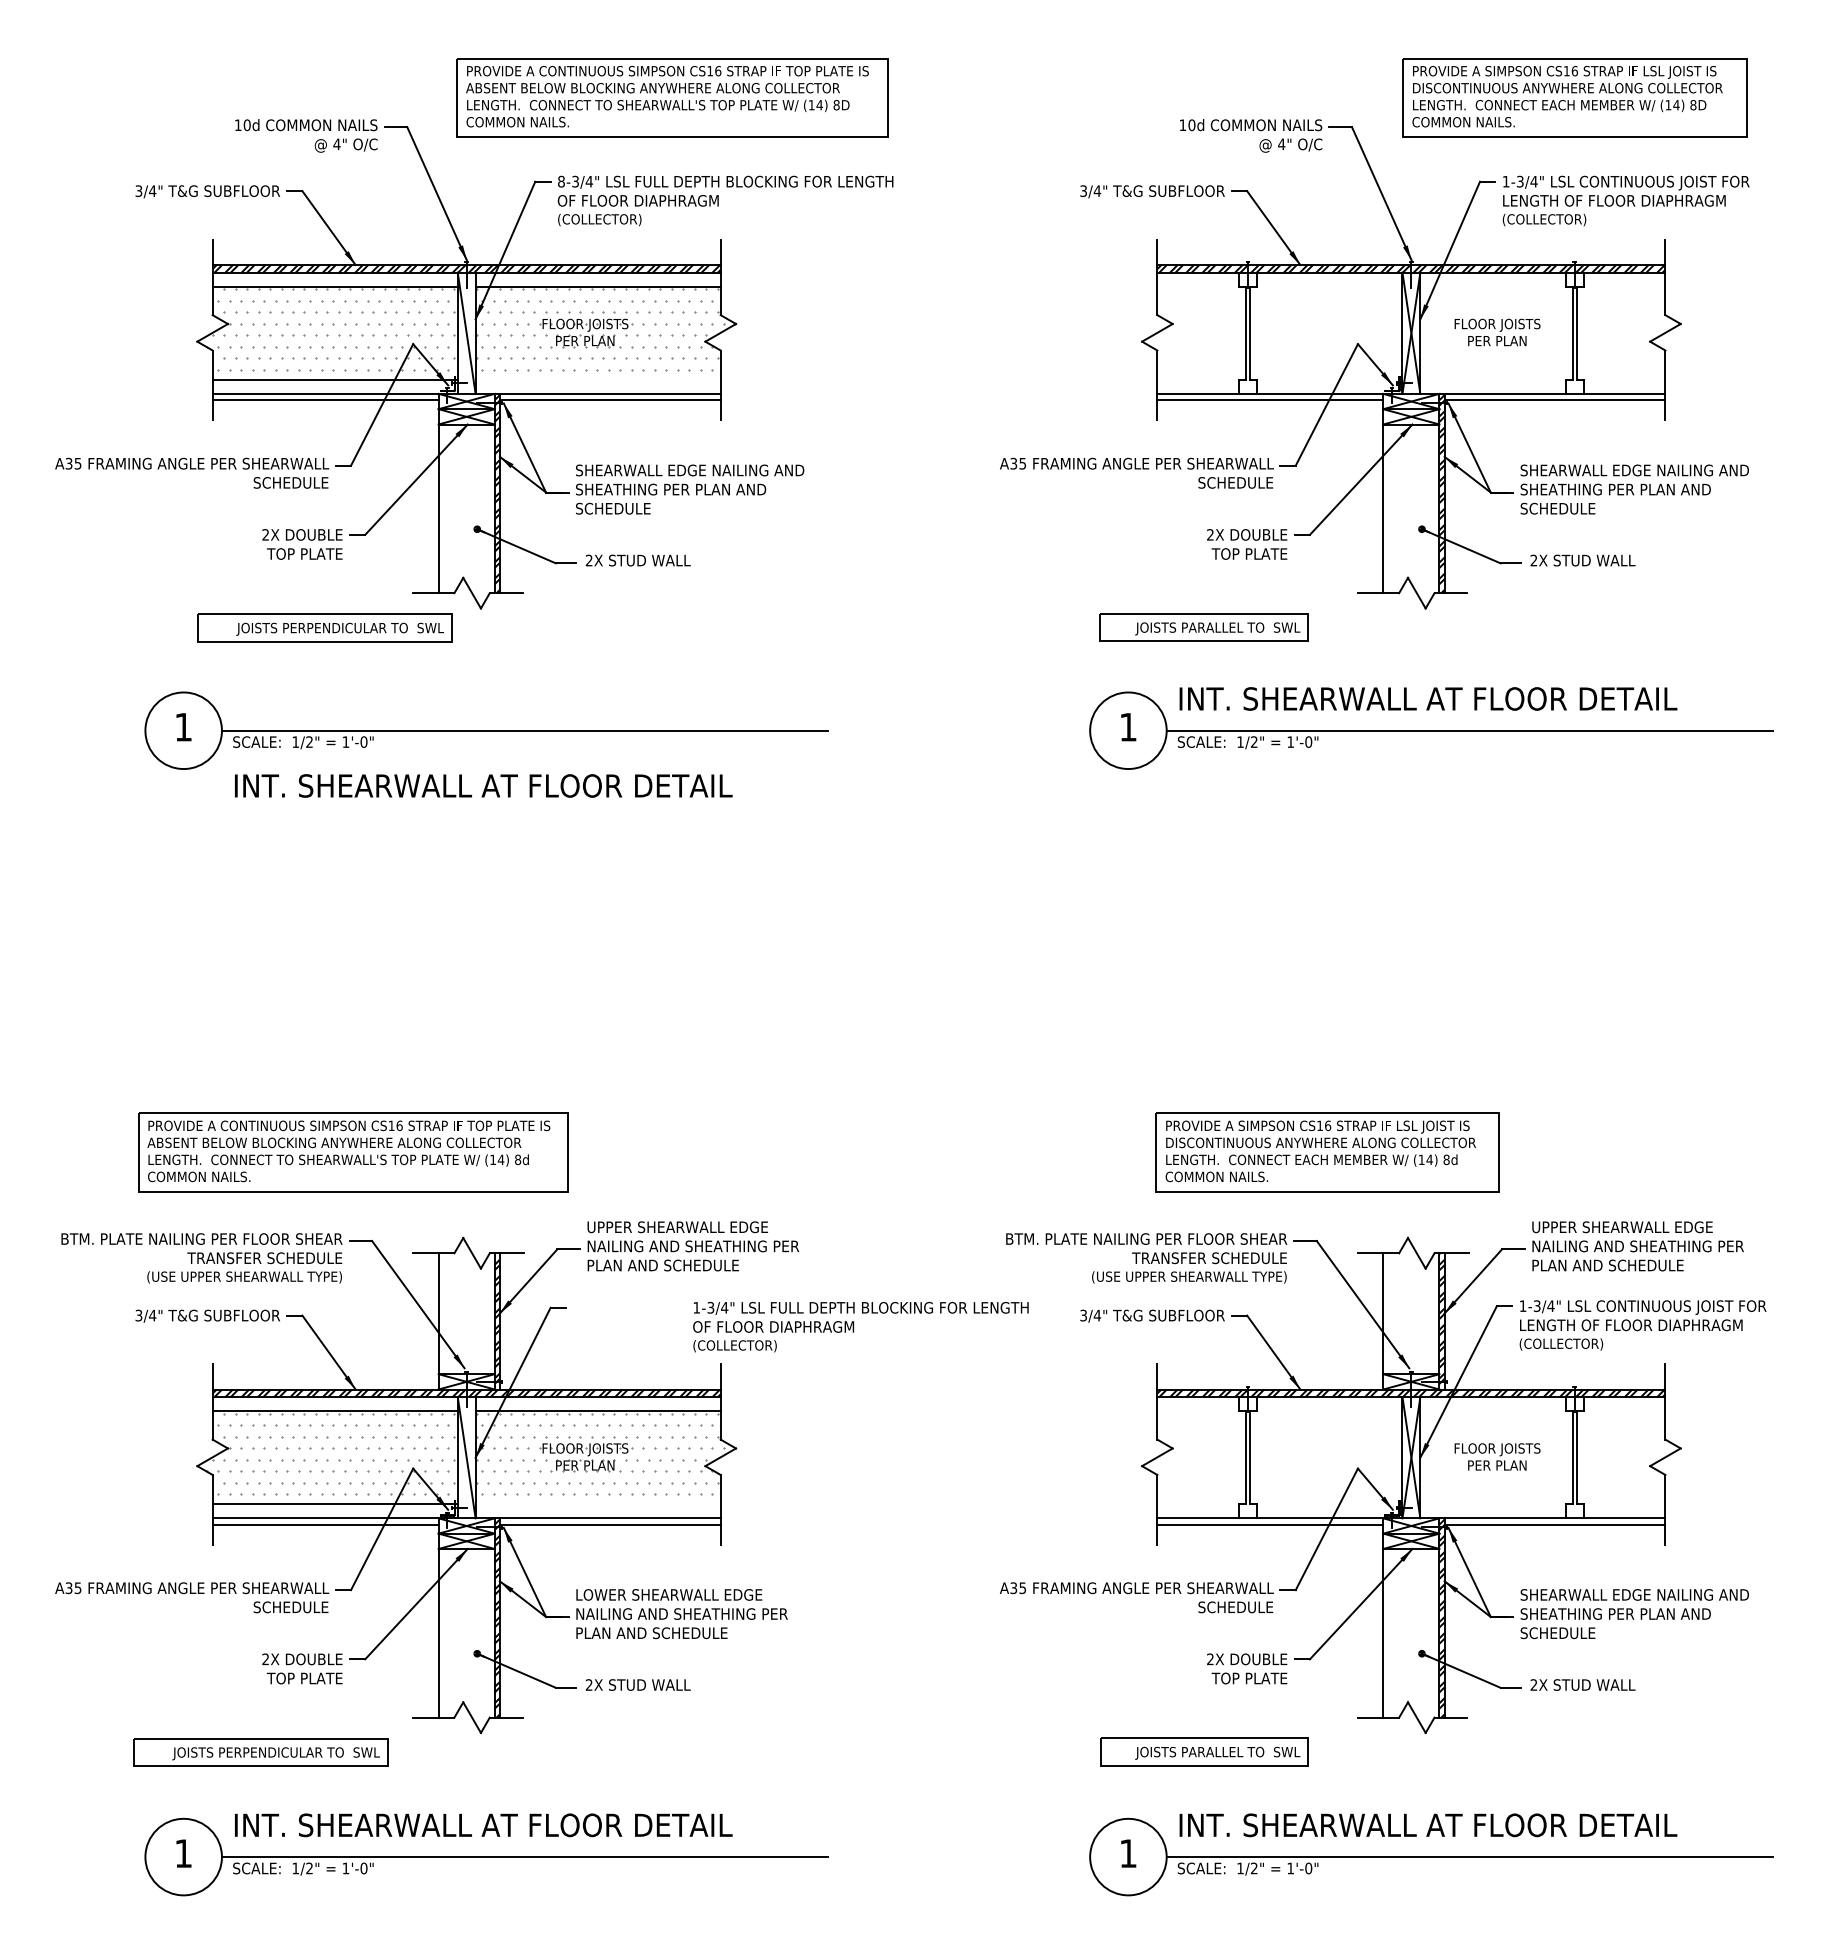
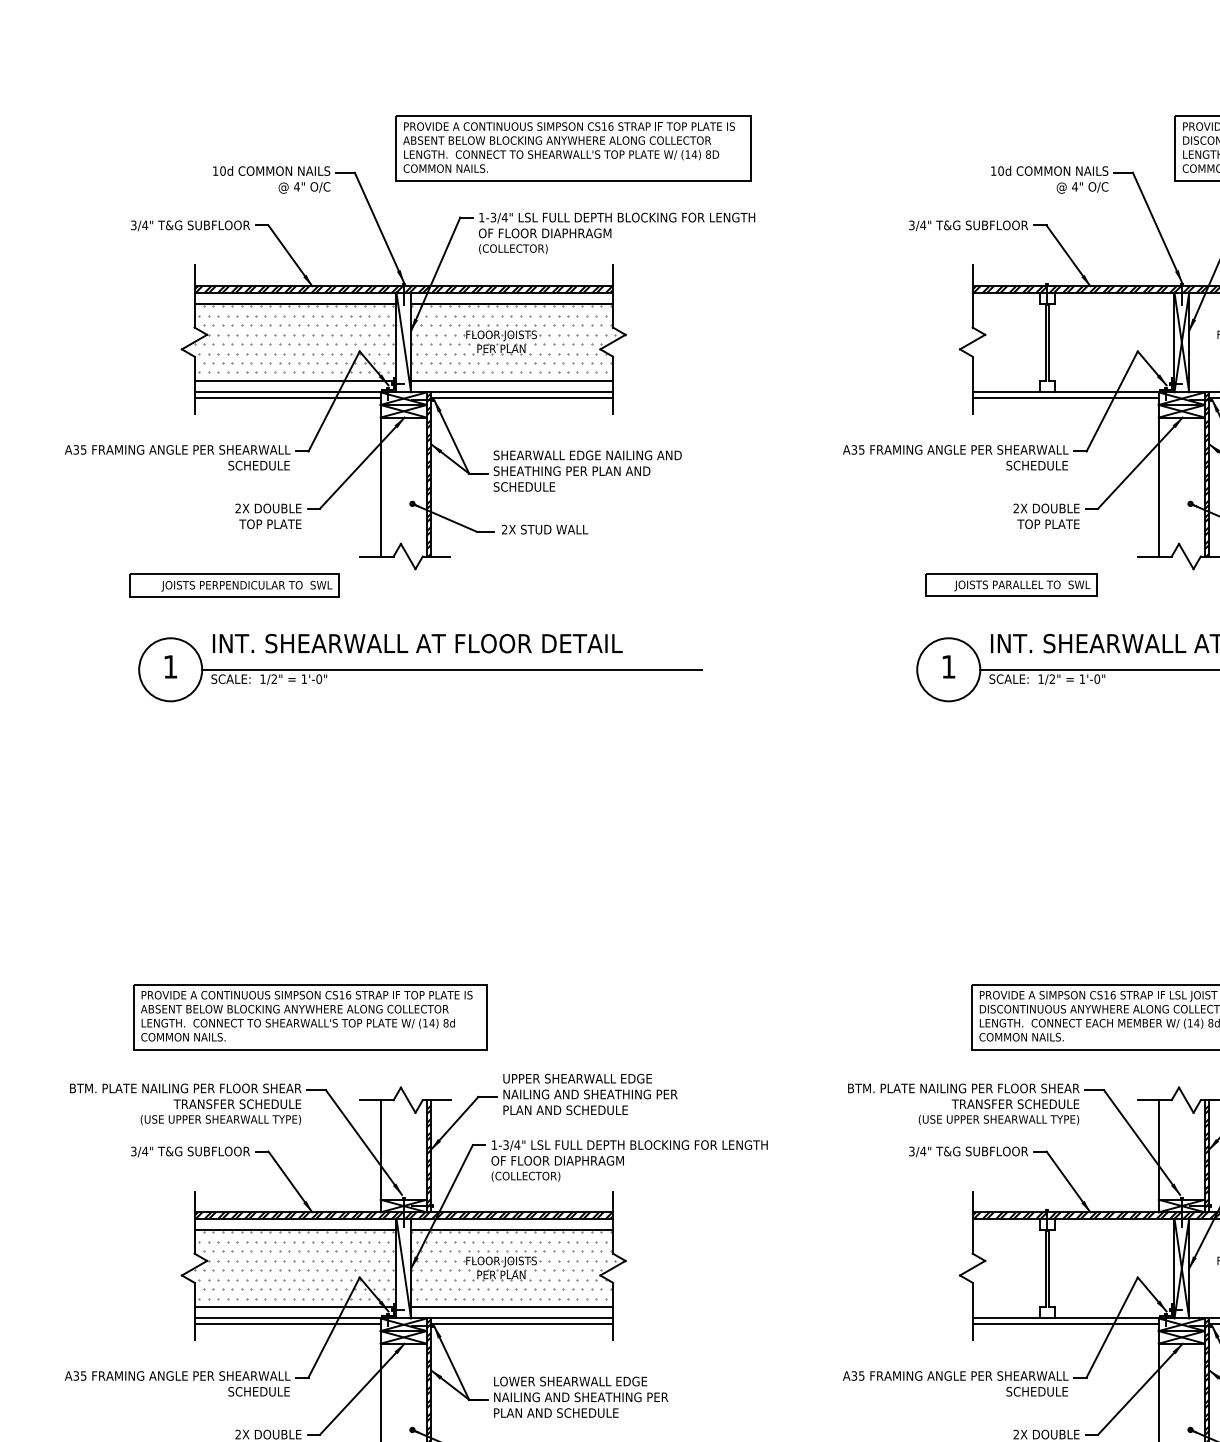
text: (561, 181) -> (481, 217), 8-3/4" -> 1-3/4"
line: (597, 379) -> (511, 380), added
part: (324, 627) -> (233, 584), moved
text: (483, 785) -> (417, 643), moved
text: (860, 1327) -> (629, 1161), moved
line: (597, 1504) -> (511, 1307), added

